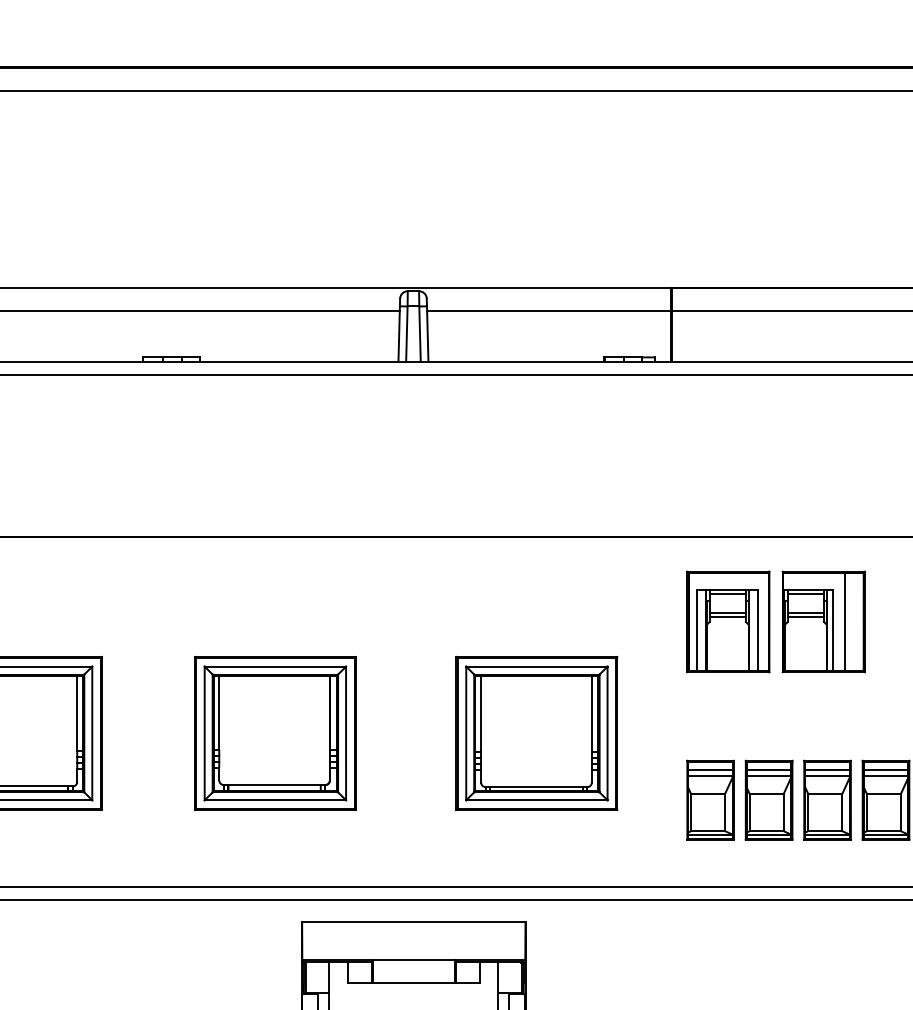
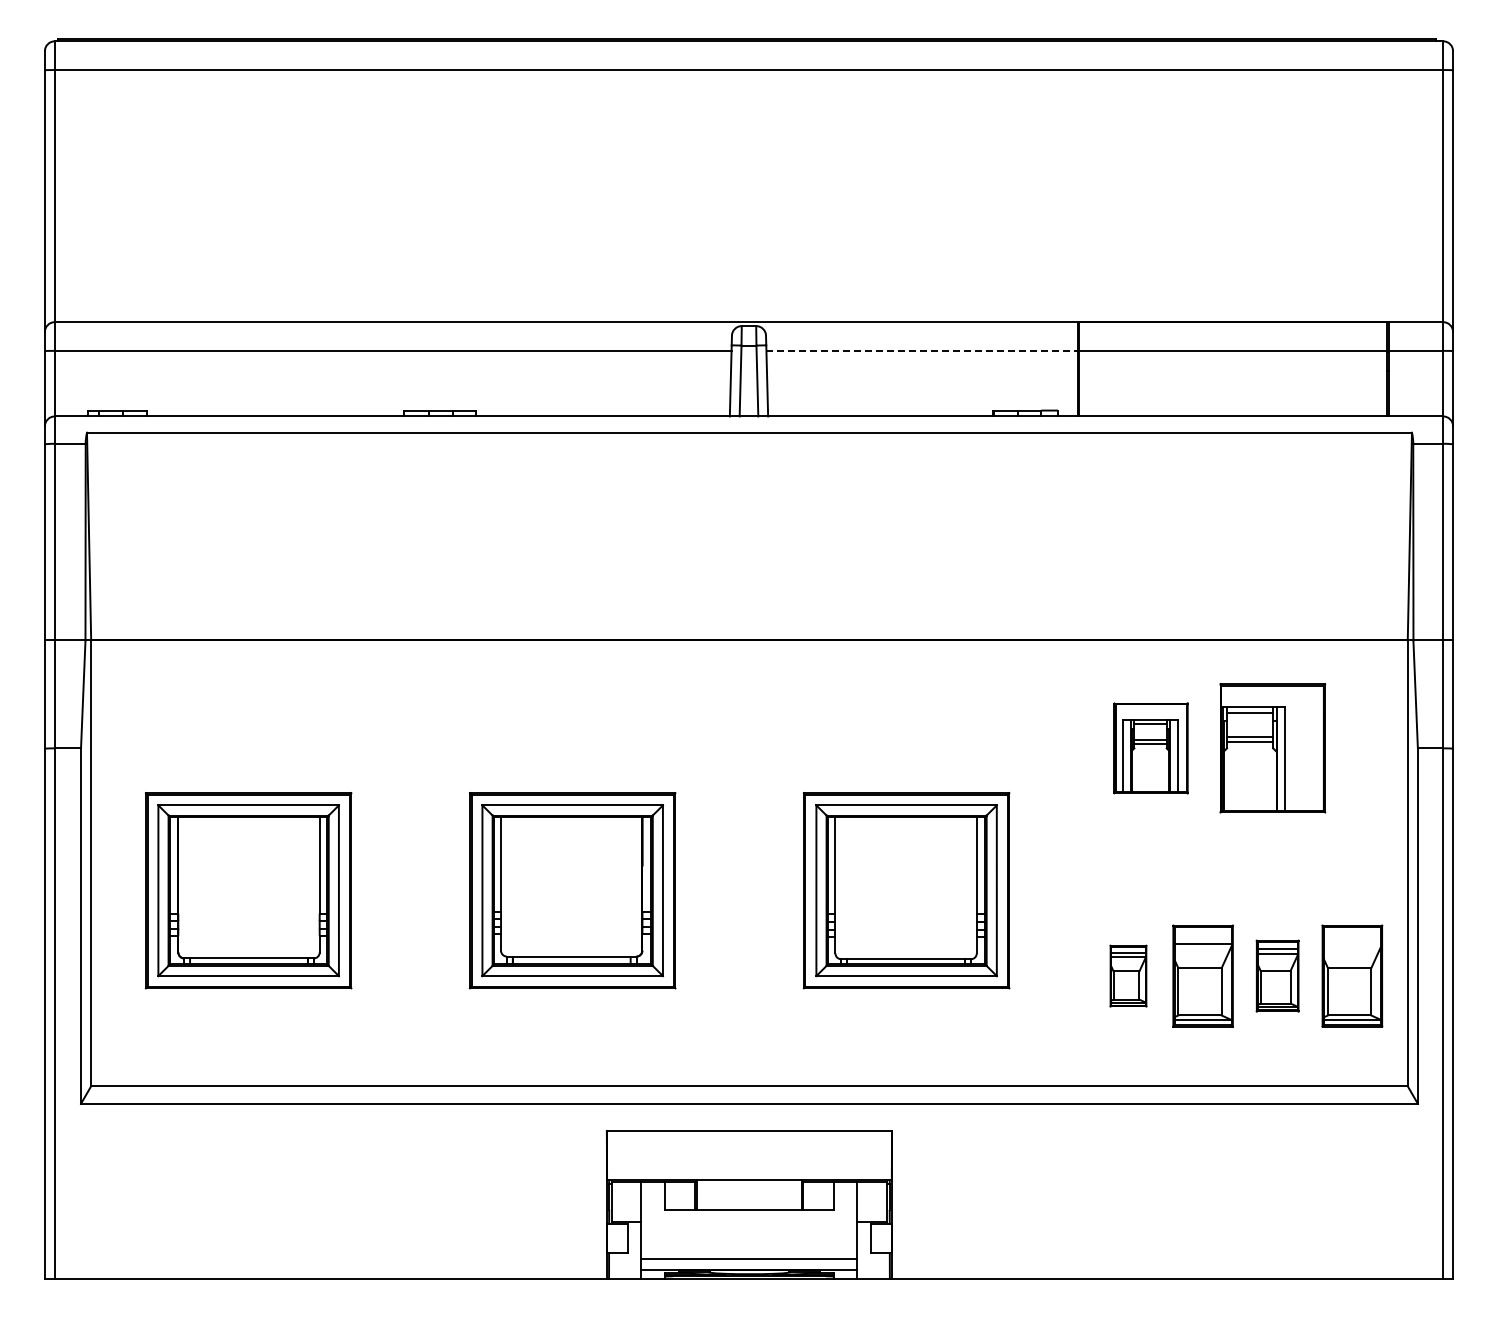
line: (549, 310) -> (922, 350), solid -> dashed
part: (727, 622) -> (1150, 748), size x0.7
line: (844, 622) -> (1299, 748), removed
line: (768, 769) -> (1202, 936), removed
line: (885, 769) -> (1351, 936), removed
line: (885, 775) -> (1351, 944), removed
part: (710, 799) -> (1128, 975), size x0.6
part: (827, 799) -> (1277, 975), size x0.7

